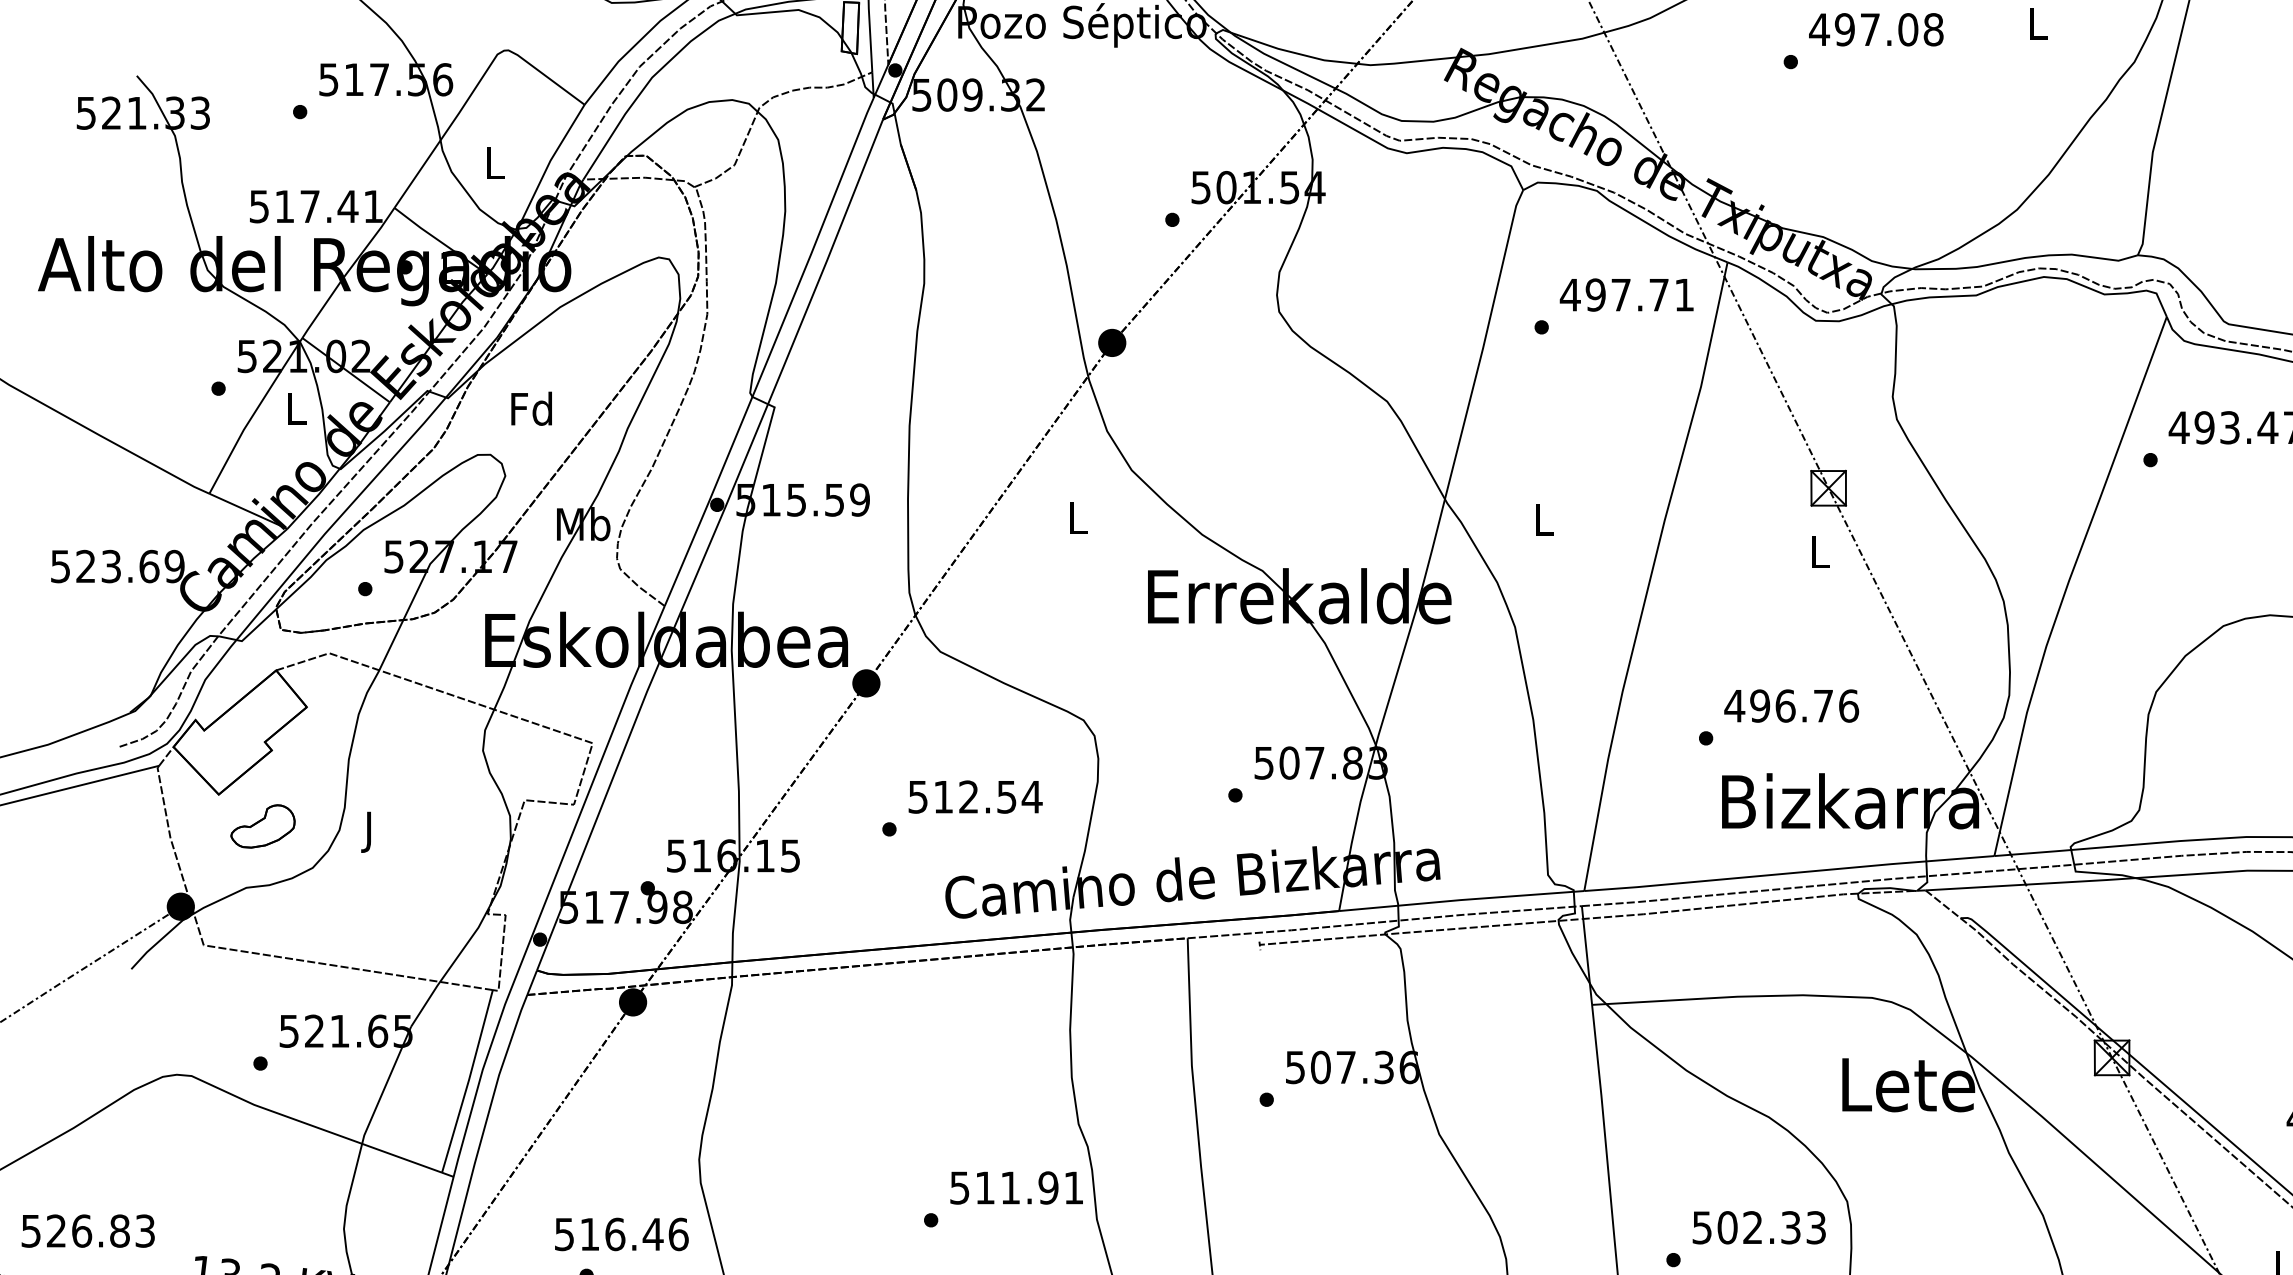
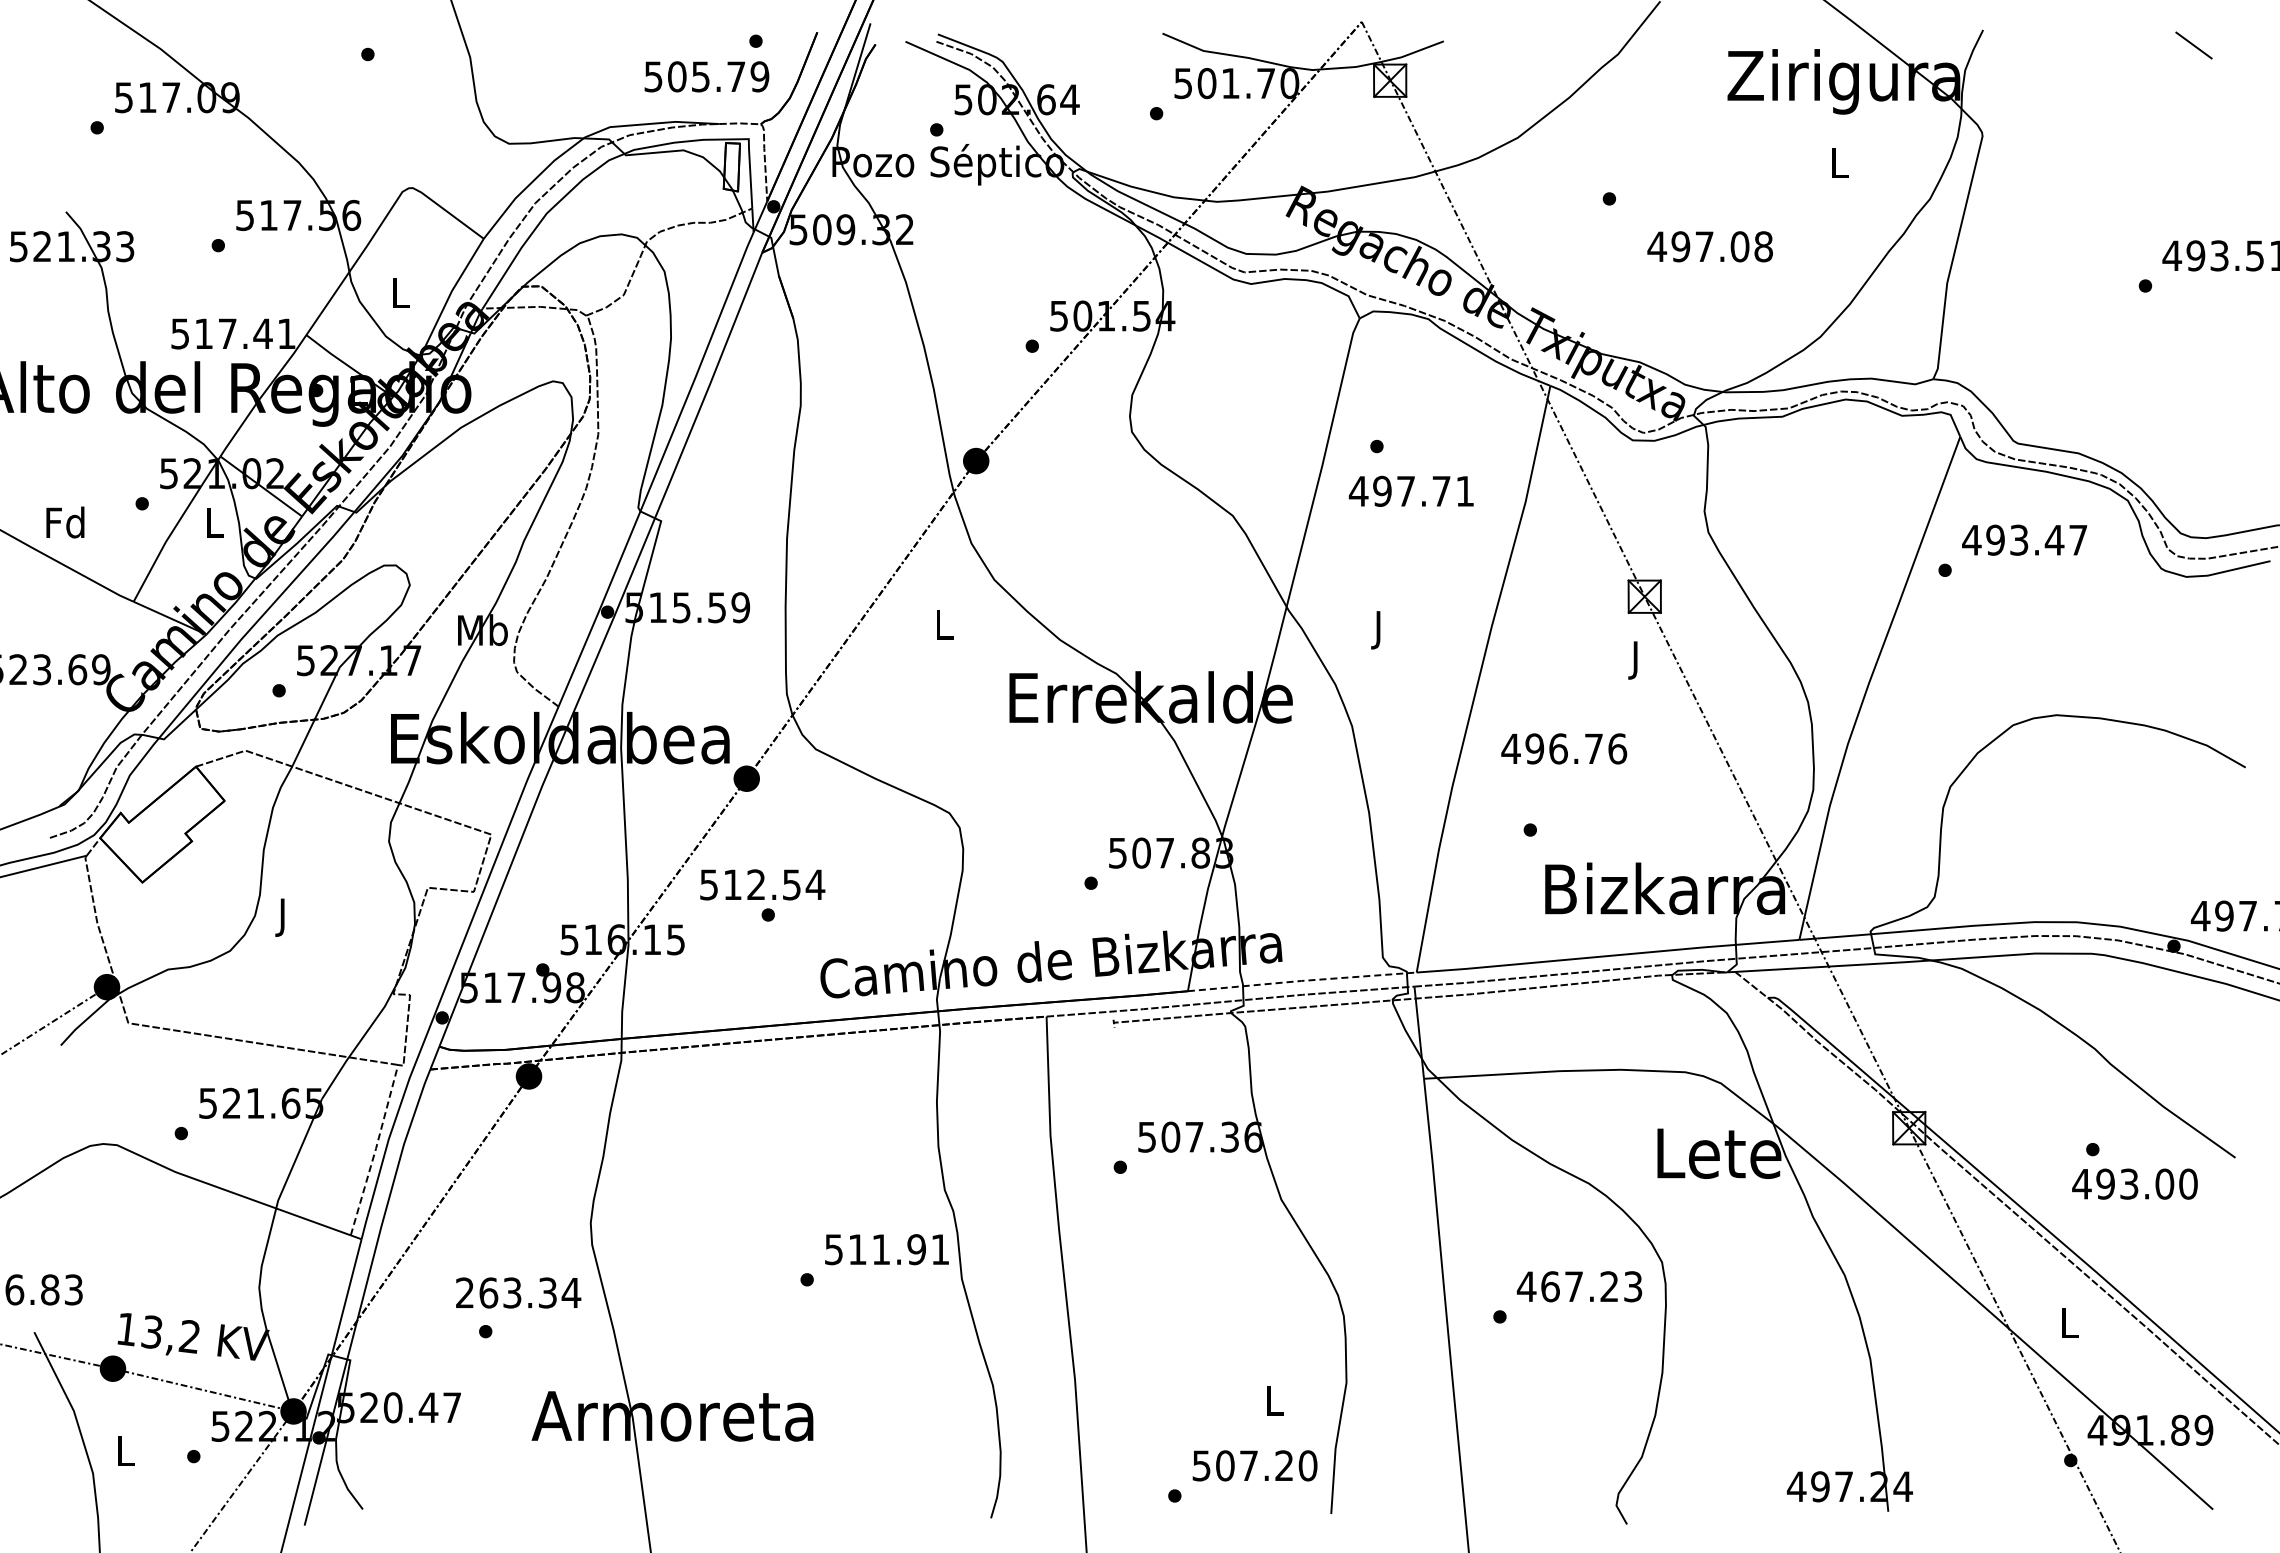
text: (1875, 29) -> (1709, 246), moved
text: (1625, 294) -> (1410, 490), moved
text: (531, 408) -> (65, 522), moved
text: (1544, 524) -> (1379, 630), L -> J
text: (1819, 556) -> (1636, 660), L -> J
text: (1791, 705) -> (1564, 748), moved
text: (975, 796) -> (762, 884), moved
part: (262, 825) -> (183, 911), removed
line: (1461, 899) -> (1302, 980), solid -> dashed
line: (468, 1080) -> (375, 1149), solid -> dashed
text: (1745, 1227) -> (1567, 1286), 502.33 -> 467.23
text: (621, 1233) -> (518, 1292), 516.46 -> 263.34

